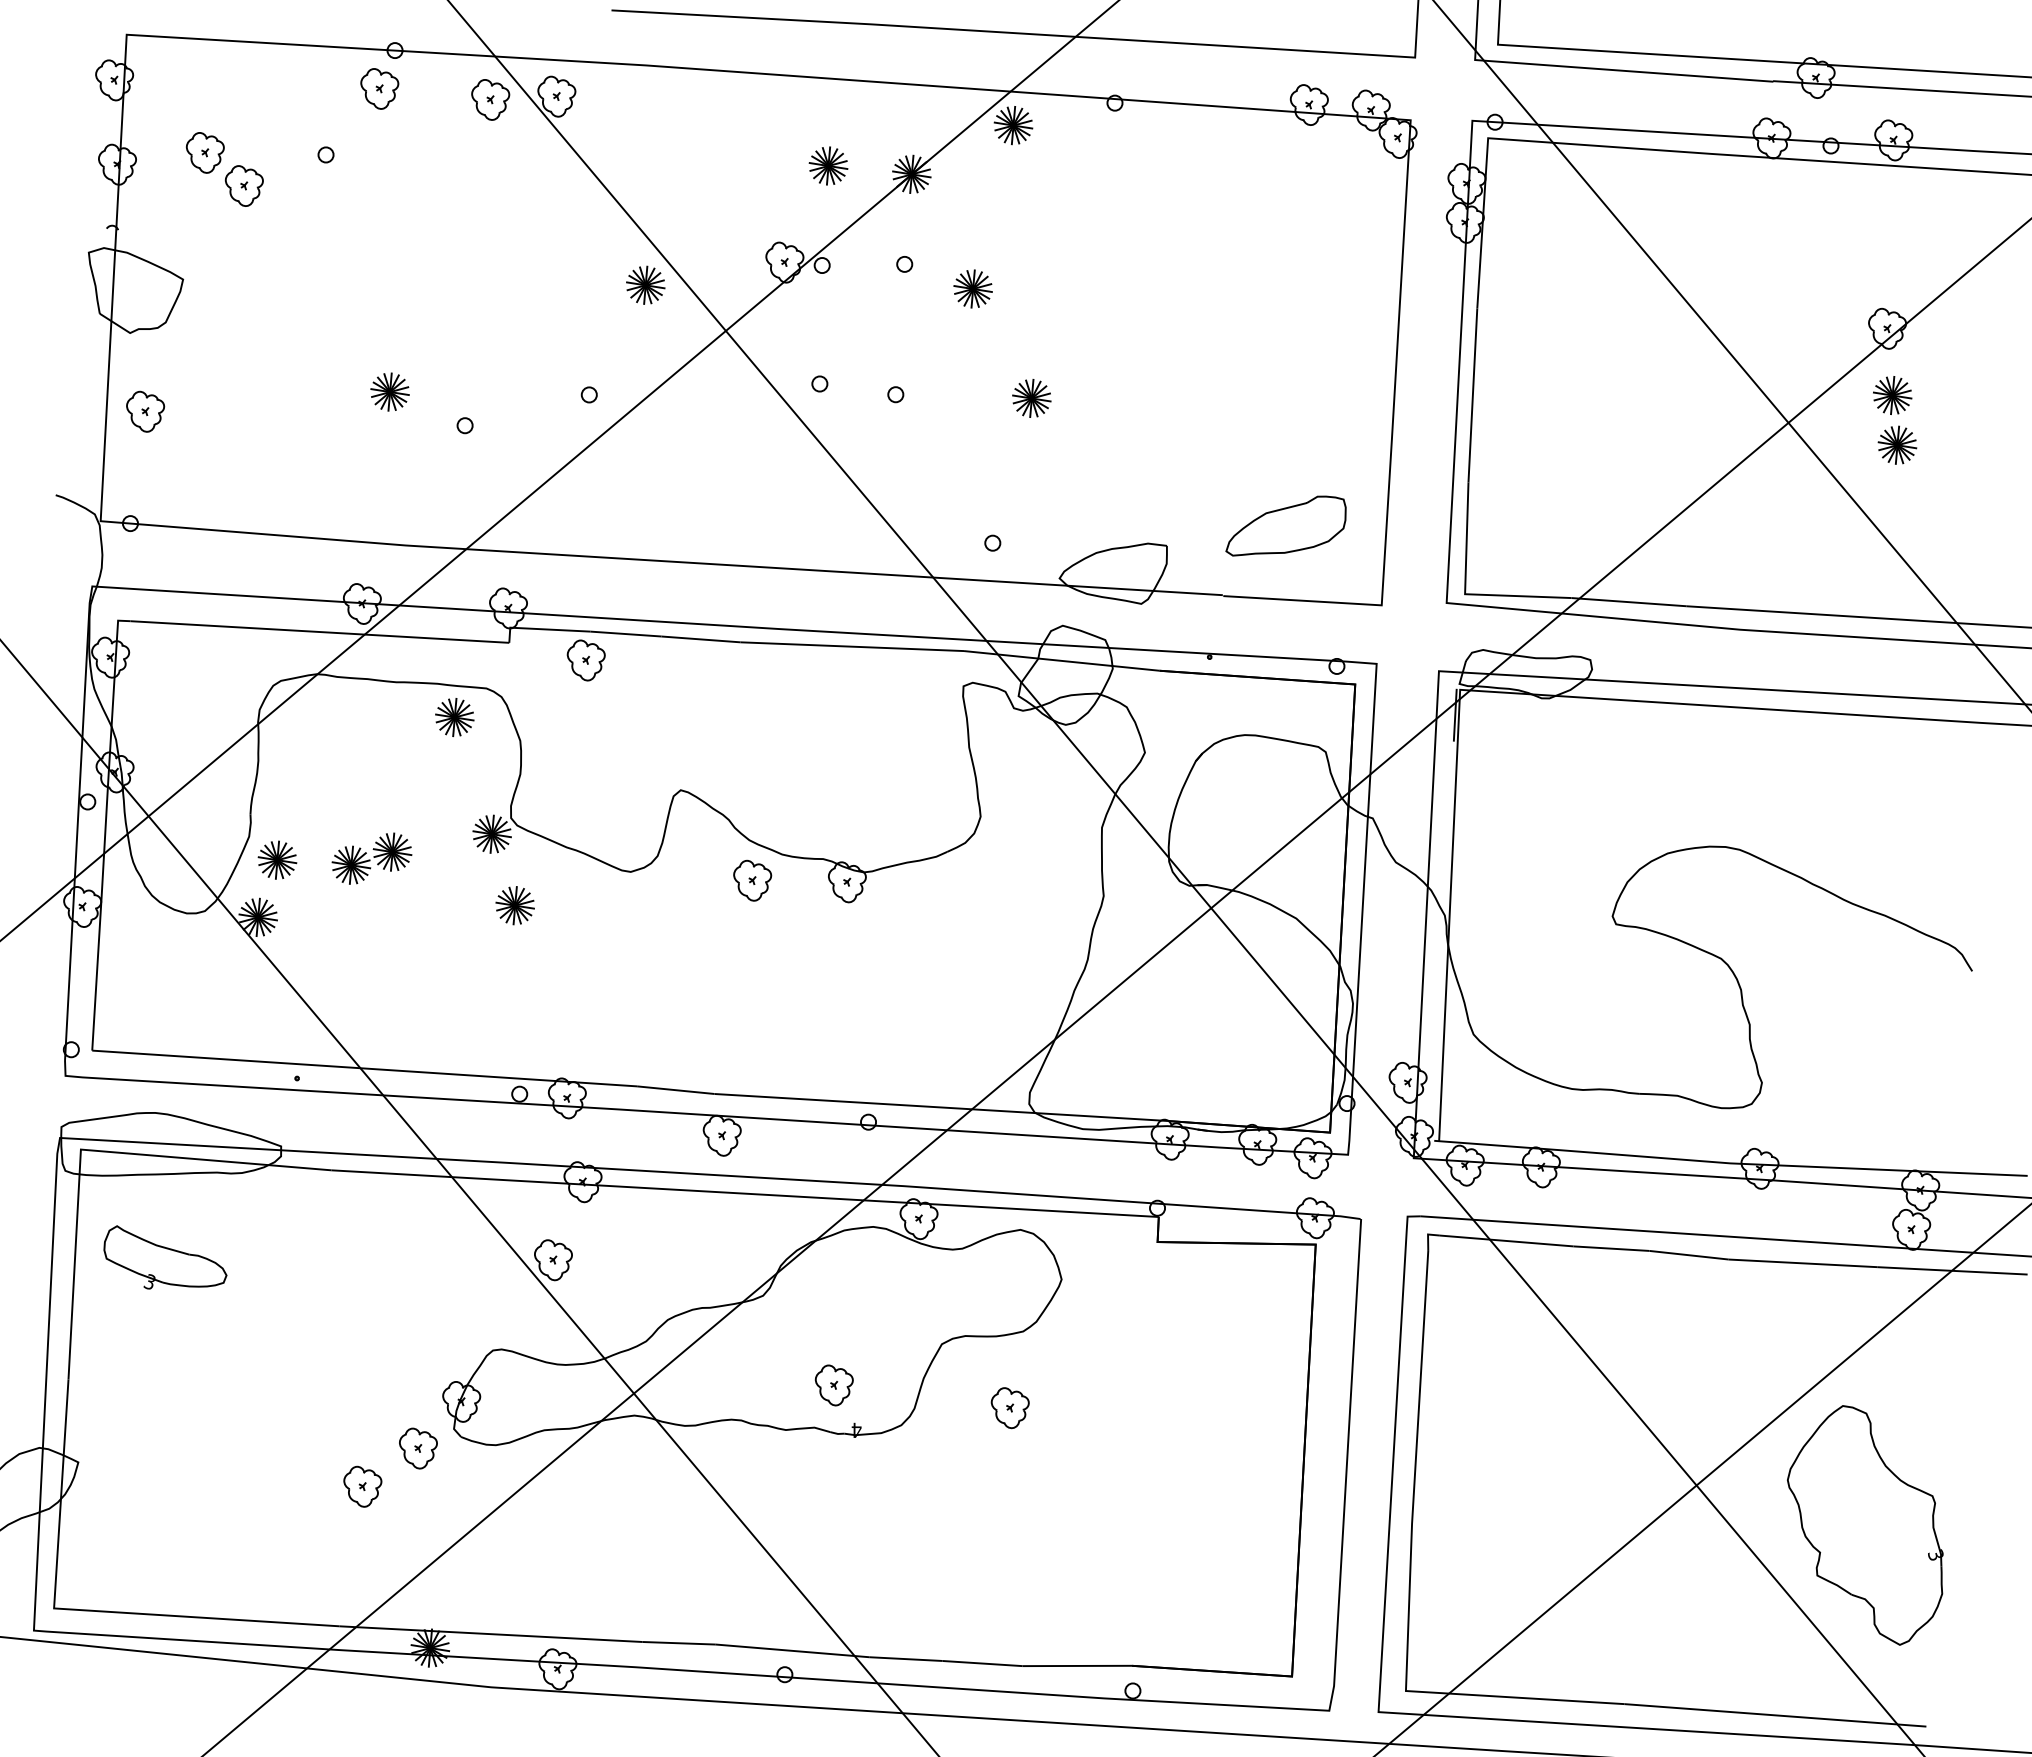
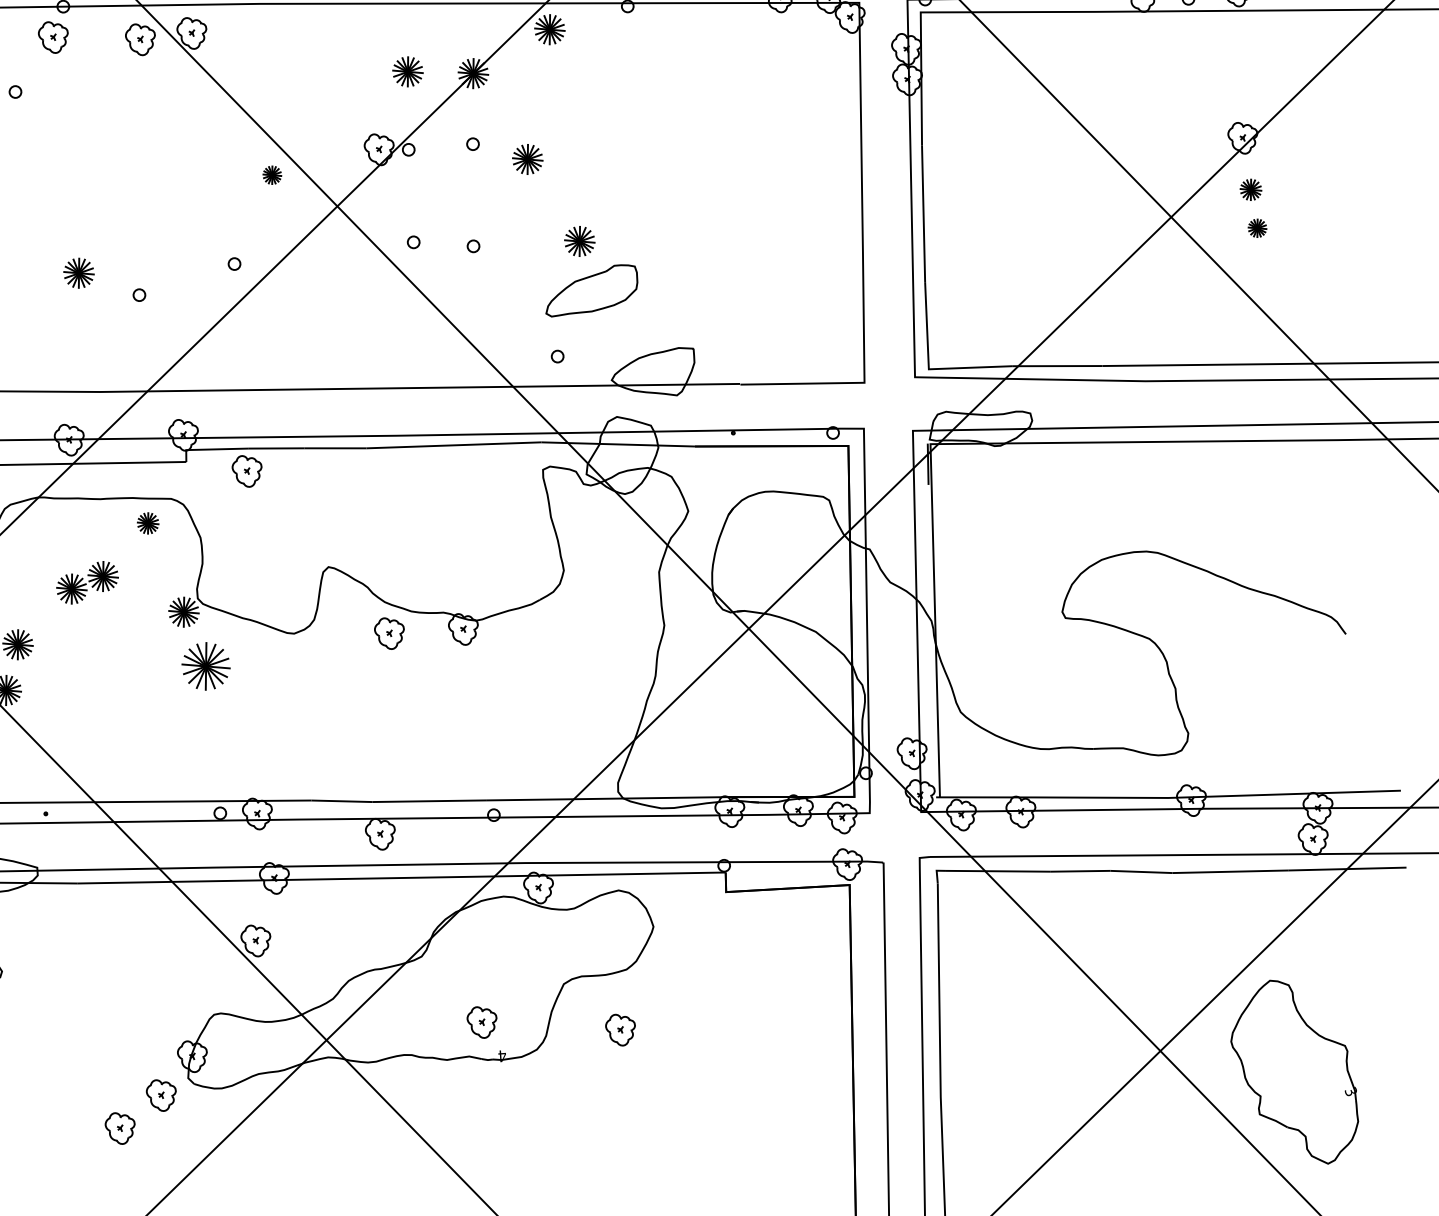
part: (645, 284) -> (272, 174), size x0.6
part: (1892, 395) -> (1250, 189), size x0.7
part: (1897, 444) -> (1257, 227), size x0.6
part: (1285, 525) -> (590, 290), moved
part: (454, 717) -> (147, 523), size x0.7
part: (371, 858) -> (87, 582), moved
part: (514, 905) -> (205, 666), size x1.6

